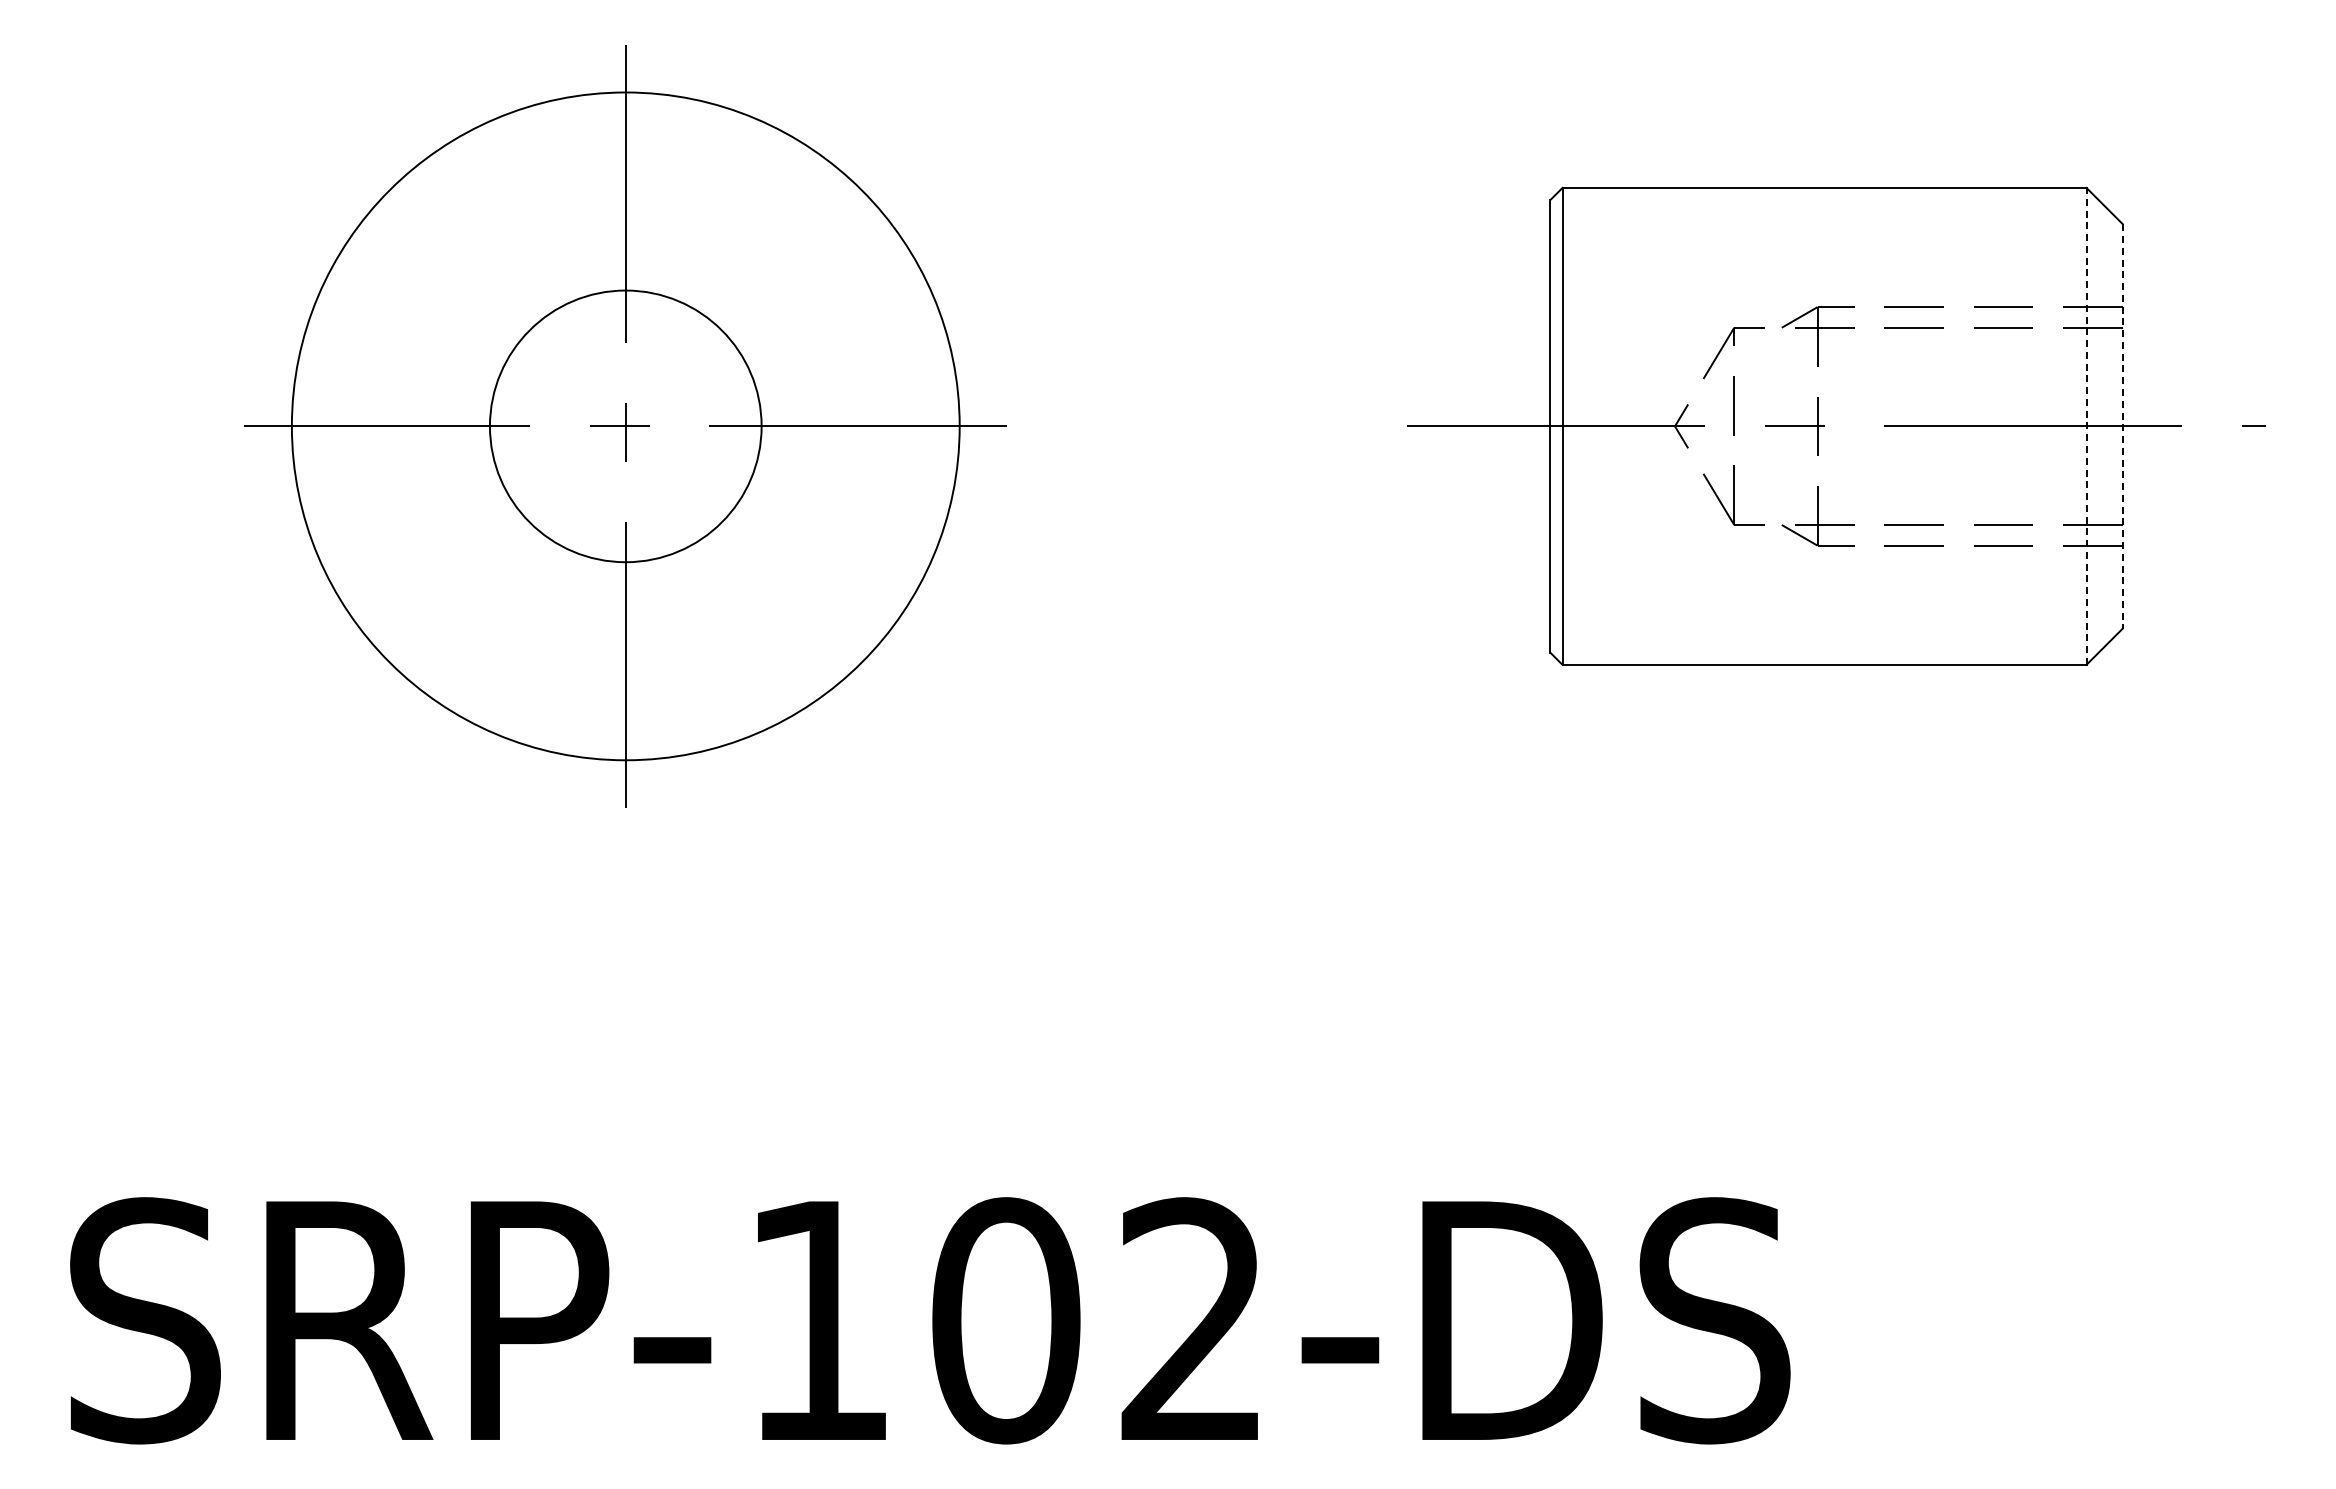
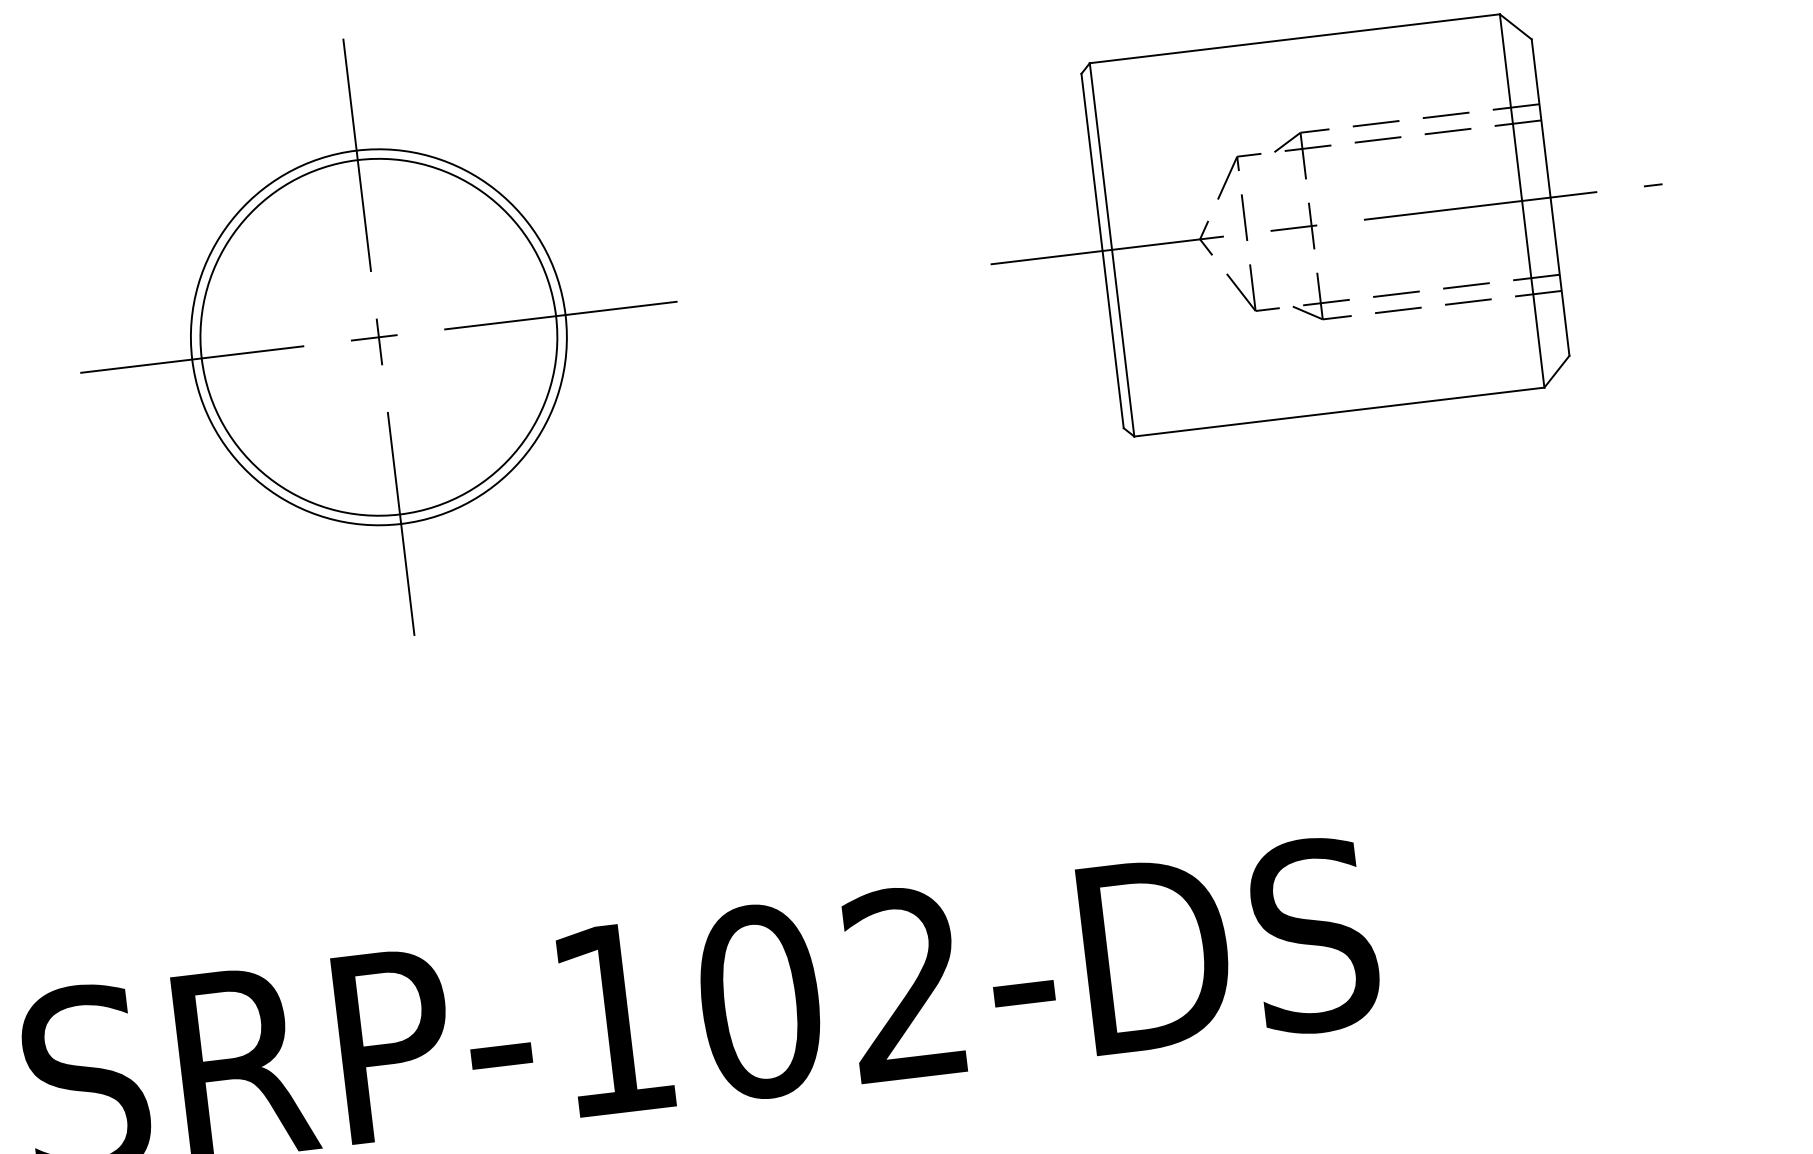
circle: (625, 425) -> (378, 336), size x0.71
line: (2086, 425) -> (1522, 200), dashed -> solid
circle: (625, 426) -> (378, 337), size x1.67
line: (2122, 426) -> (1550, 197), dashed -> solid

